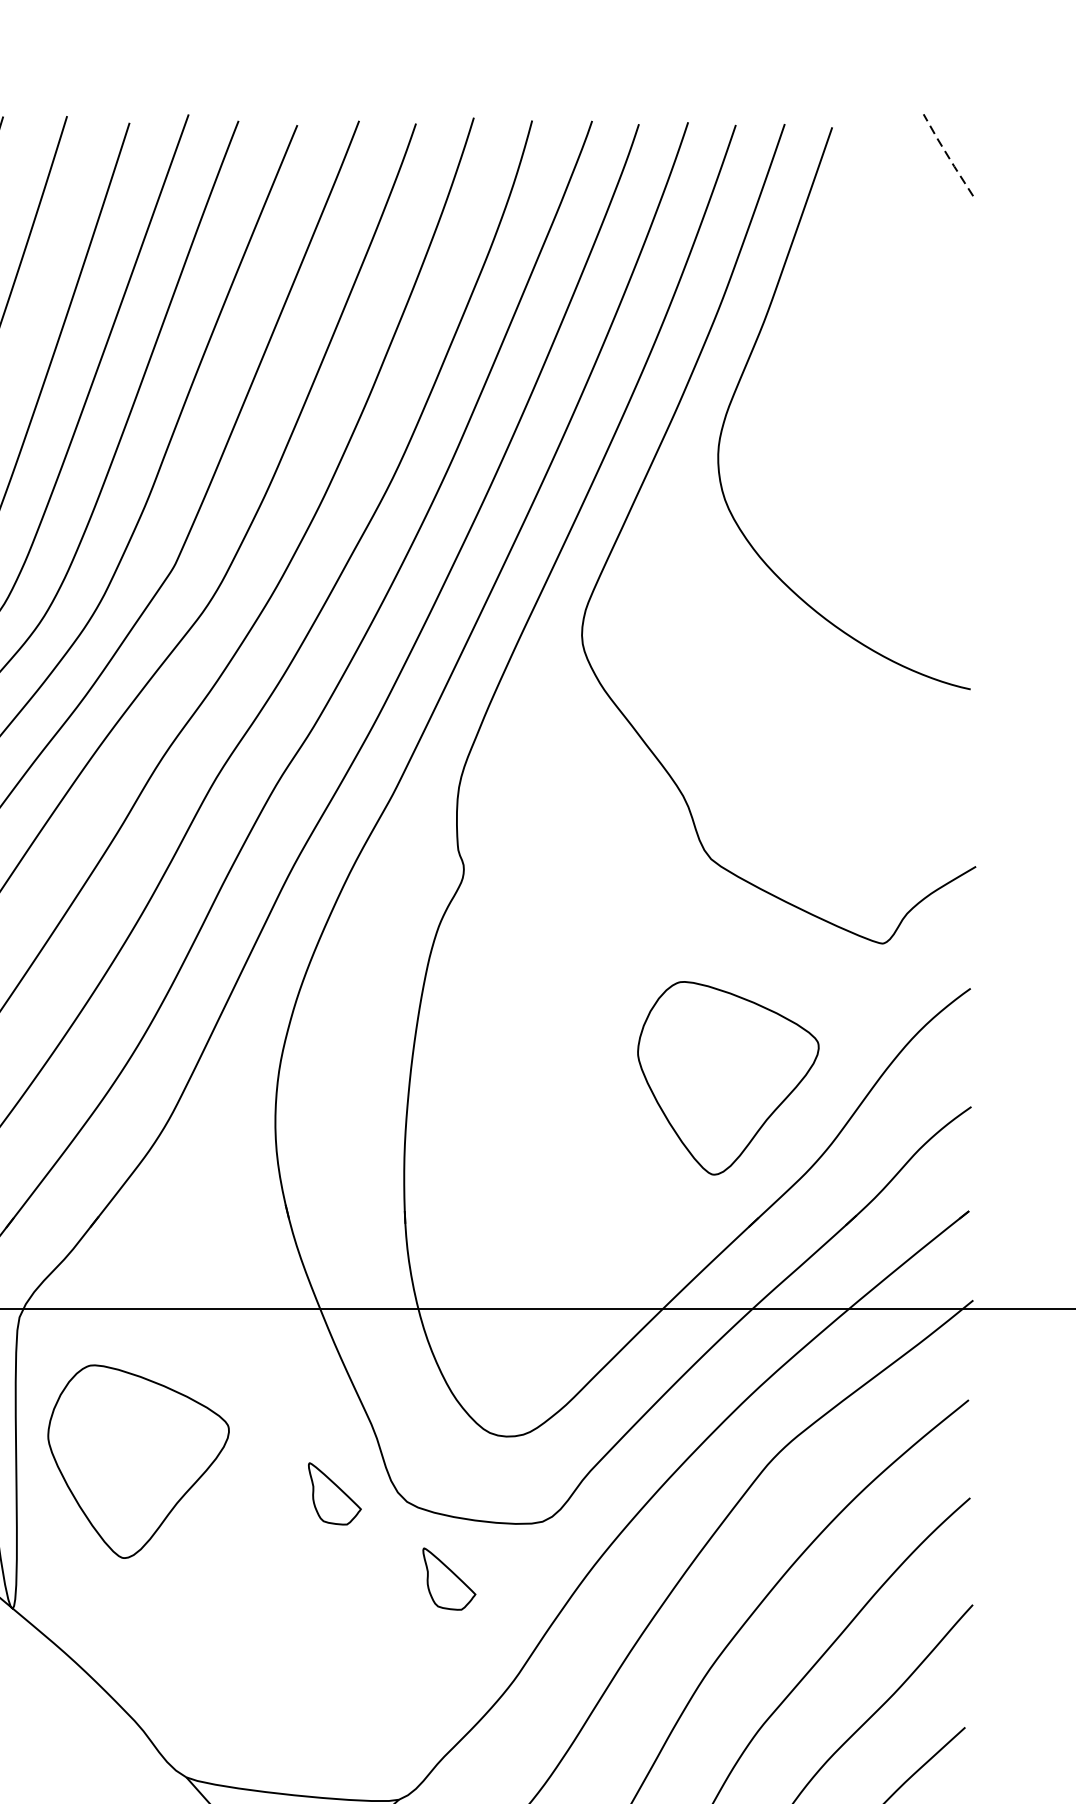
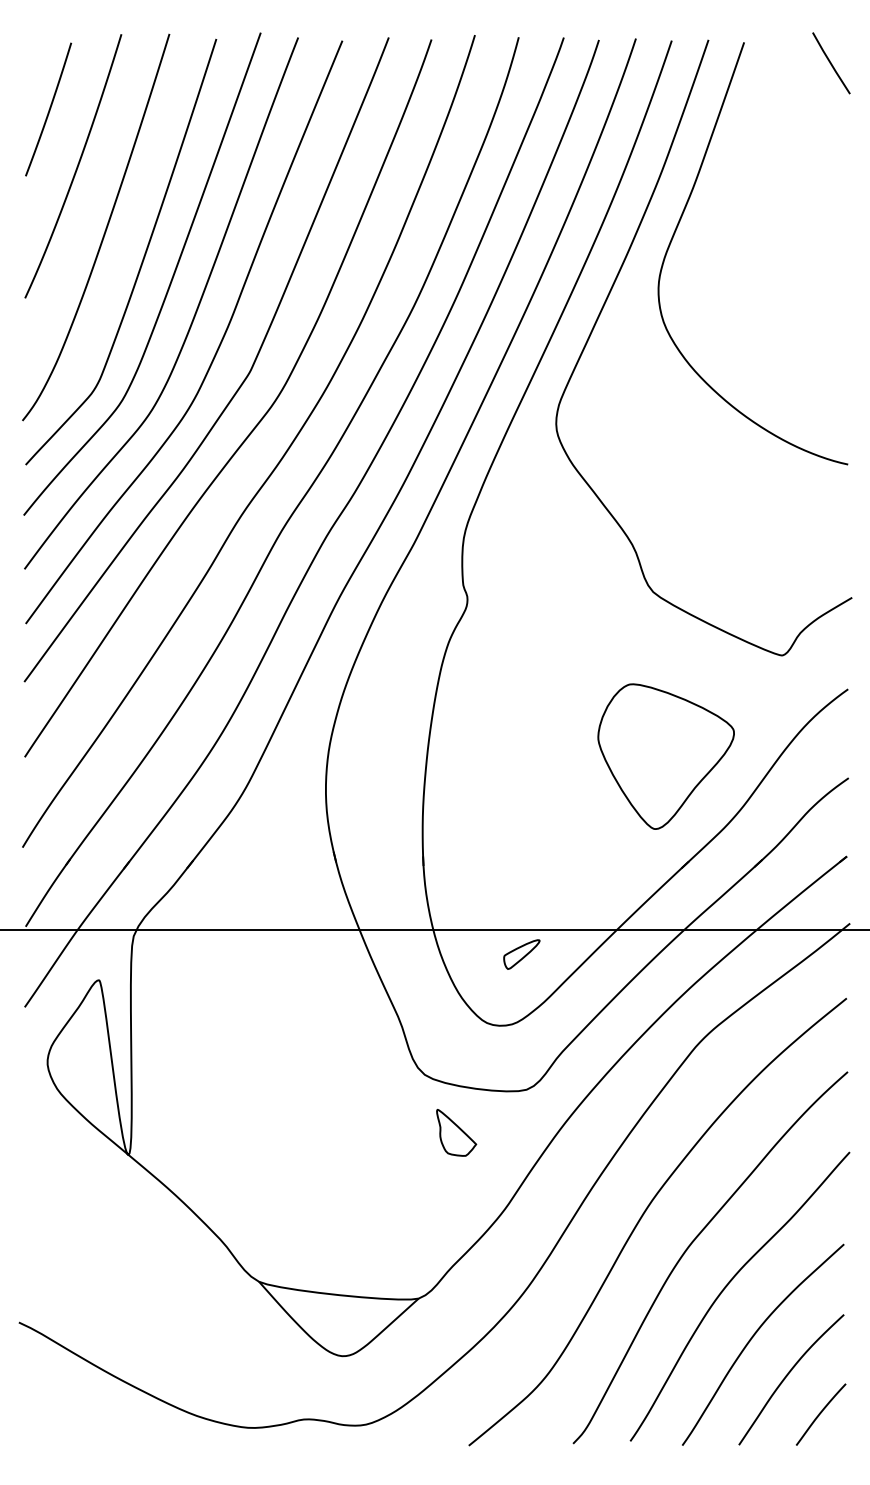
line: (947, 155) -> (830, 63), dashed -> solid
part: (535, 1341) -> (521, 954), added
part: (137, 1461) -> (222, 1044), removed
part: (334, 1493) -> (370, 1068), removed

